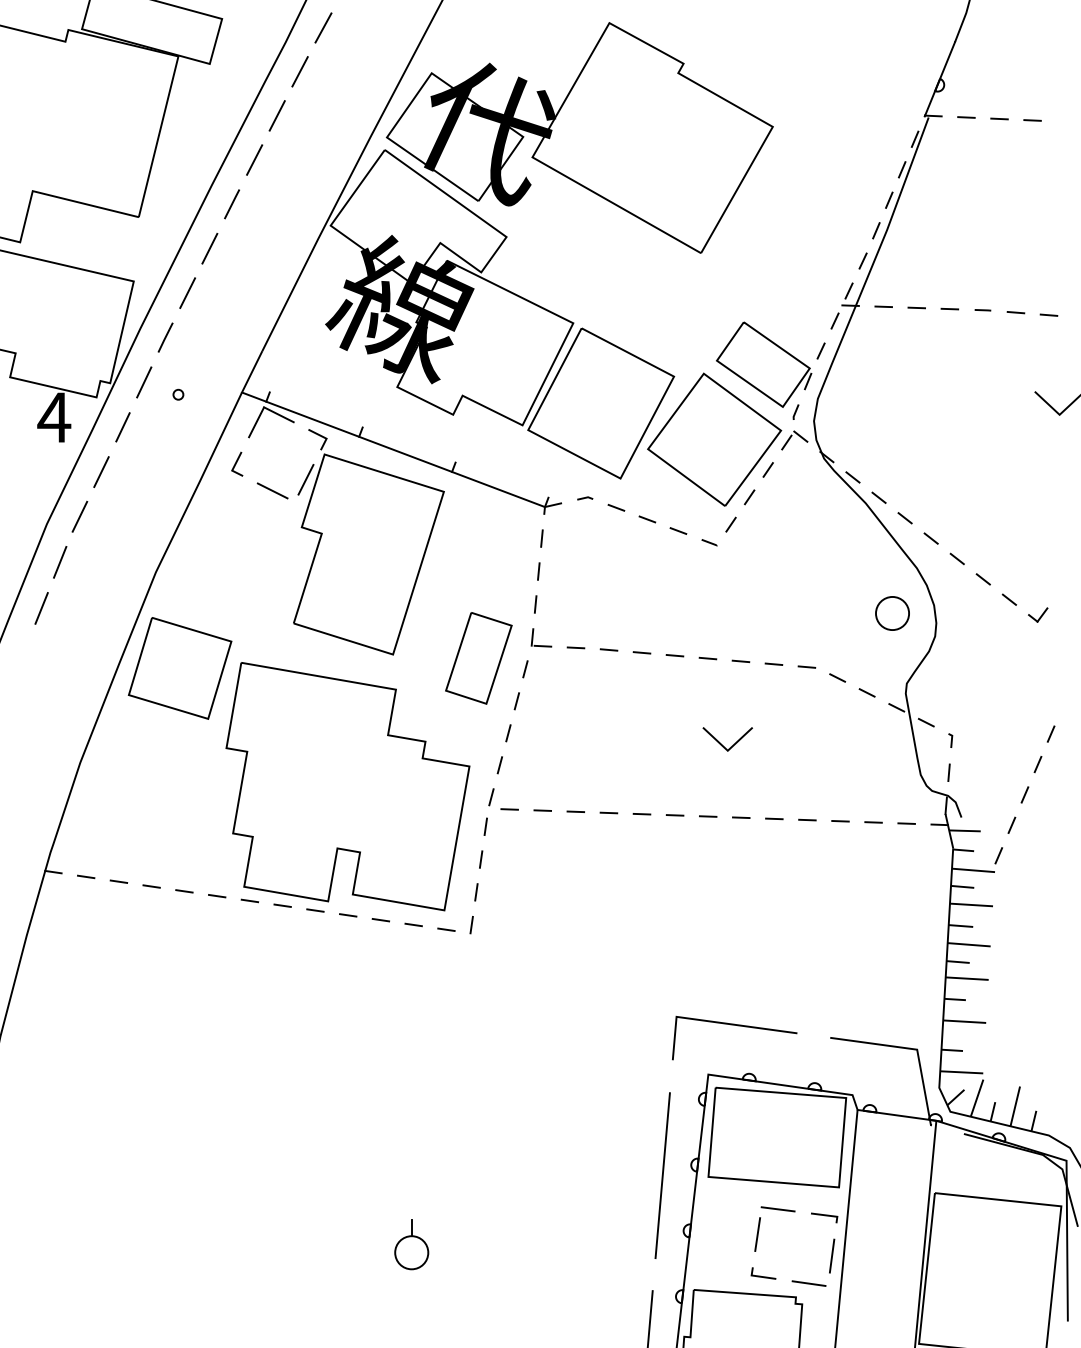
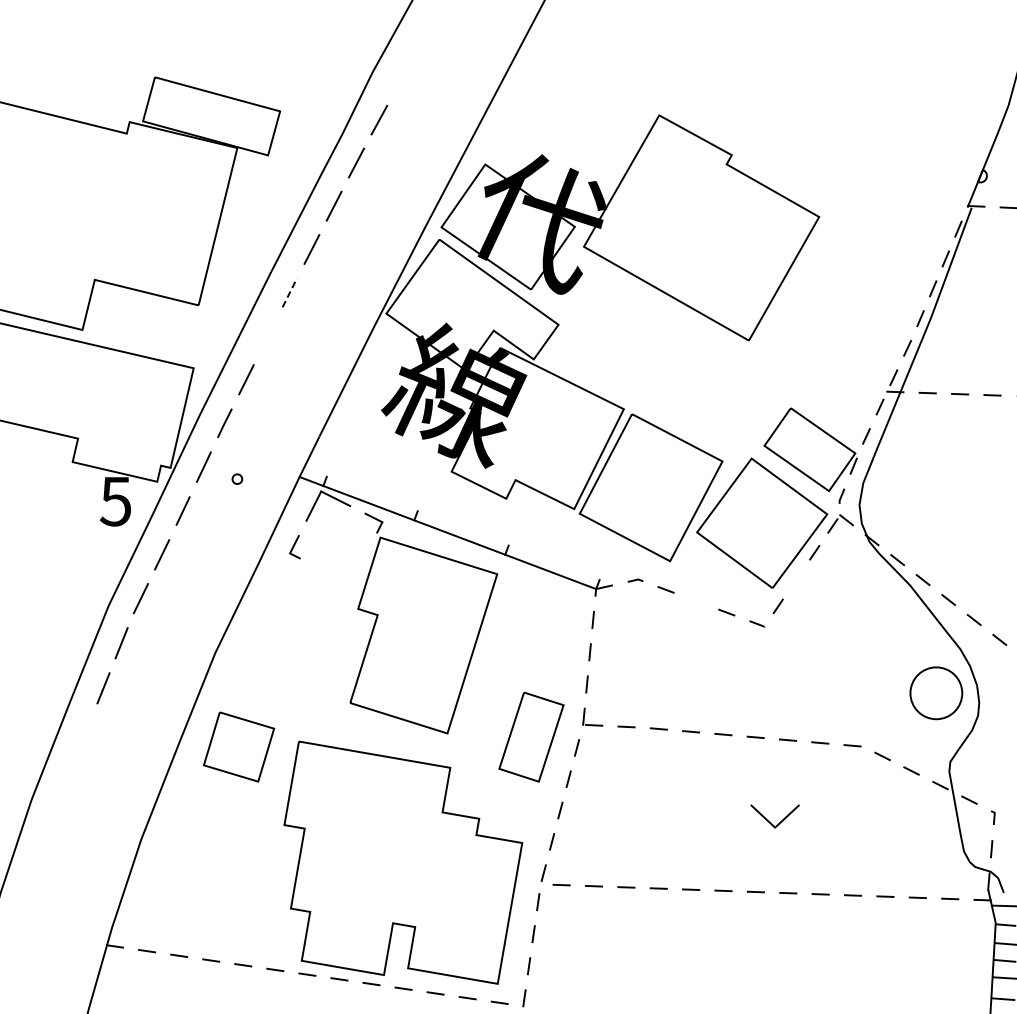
line: (232, 203) -> (290, 291), solid -> dashed
line: (209, 248) -> (267, 336), removed
text: (54, 417) -> (116, 501), 4 -> 5
line: (305, 479) -> (361, 562), removed
line: (272, 490) -> (329, 572), removed
line: (749, 497) -> (796, 579), removed
line: (647, 519) -> (696, 601), removed
circle: (892, 613) -> (936, 693), size x1.6
part: (179, 668) -> (238, 747), size x0.7

